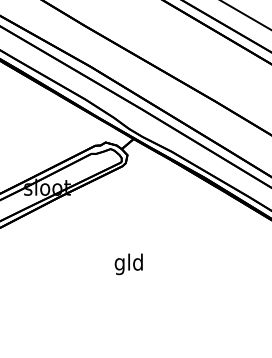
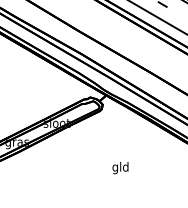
text: (128, 265) -> (120, 168), moved

